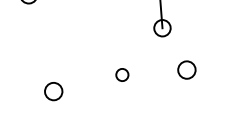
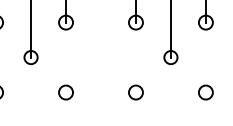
circle: (186, 70) -> (205, 92), moved
circle: (121, 75) -> (135, 92), size x1.43
circle: (53, 91) -> (65, 92), moved

